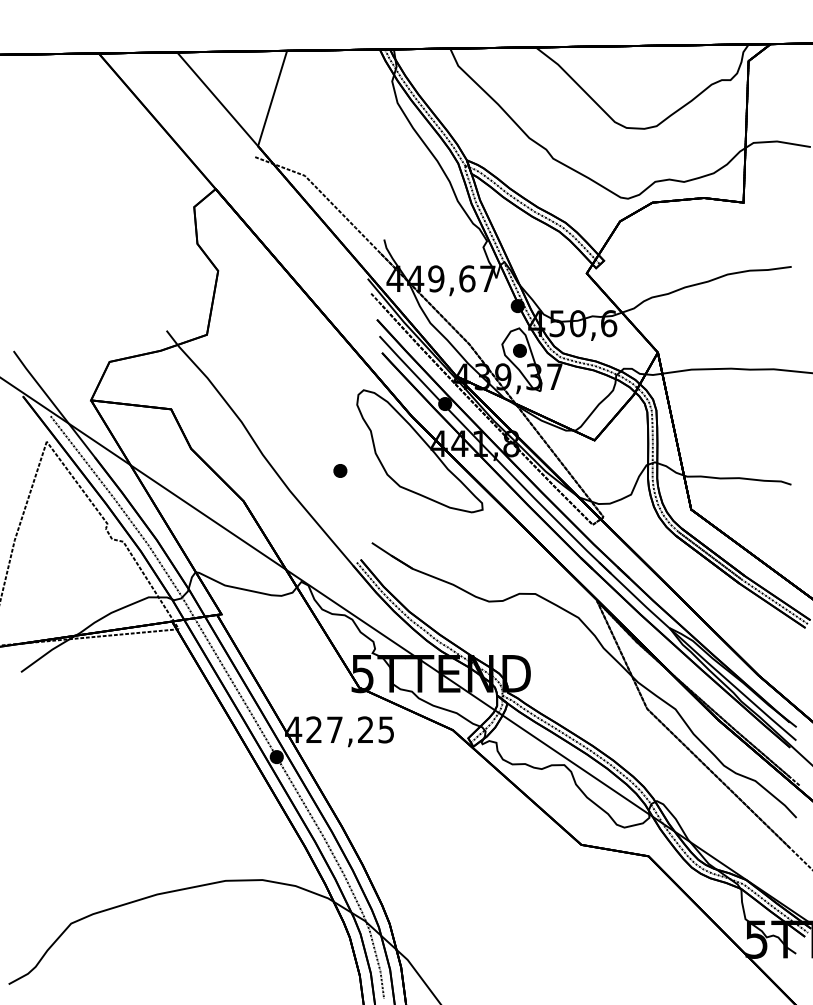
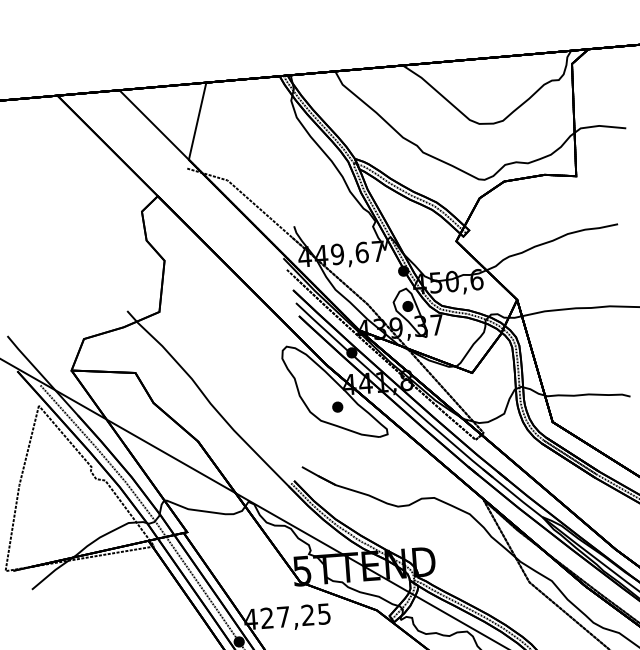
part: (340, 470) -> (337, 406), moved

